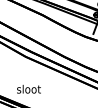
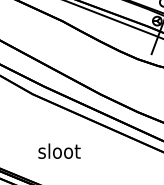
text: (28, 89) -> (58, 151), moved

